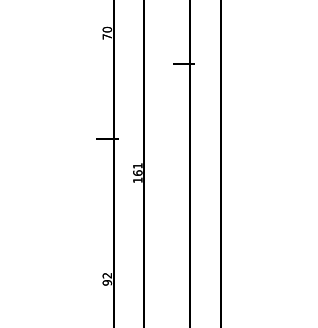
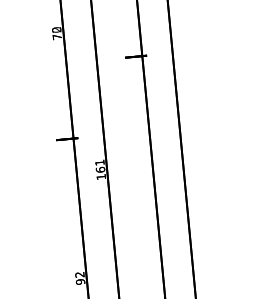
text: (106, 29) -> (55, 29), 70 -> 72

